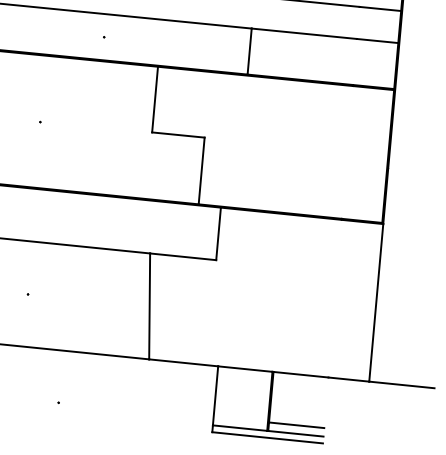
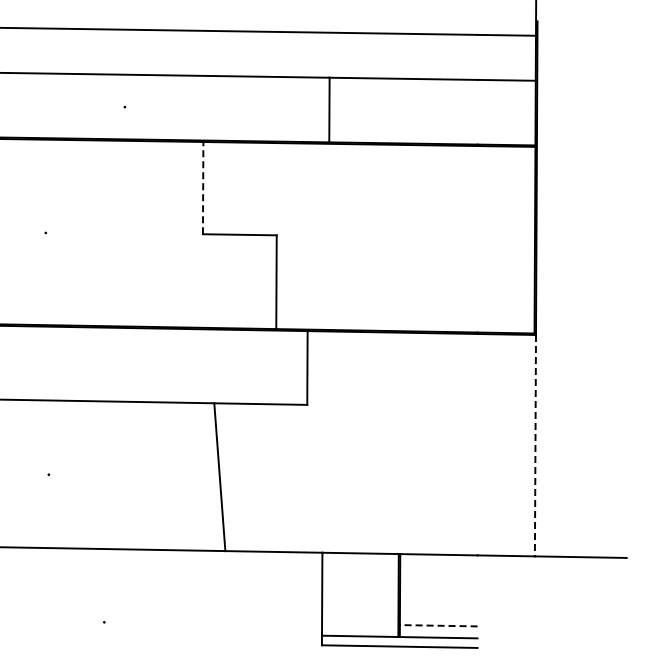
line: (155, 99) -> (203, 187), solid -> dashed
line: (376, 302) -> (535, 445), solid -> dashed
line: (296, 425) -> (438, 625), solid -> dashed

